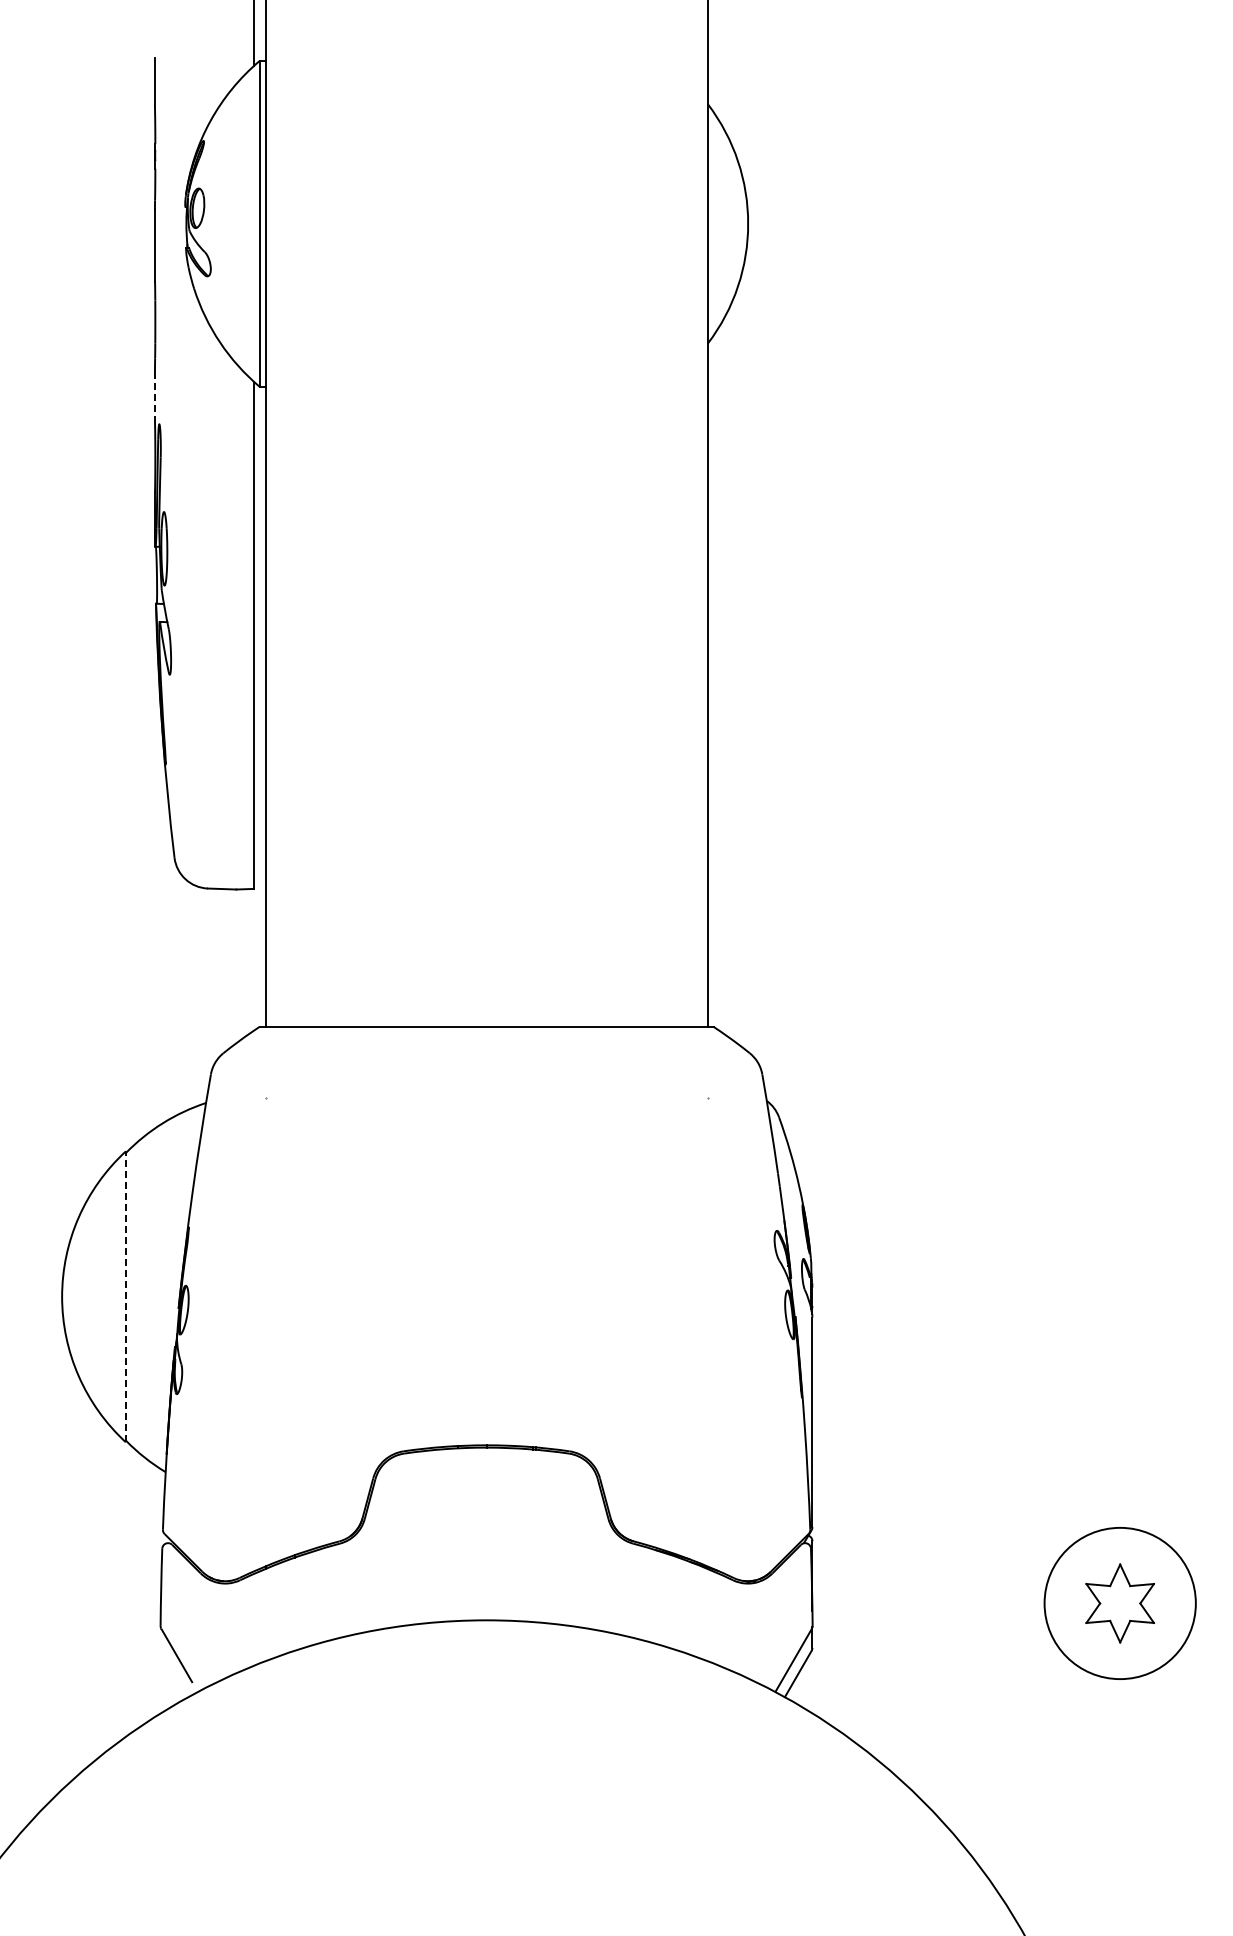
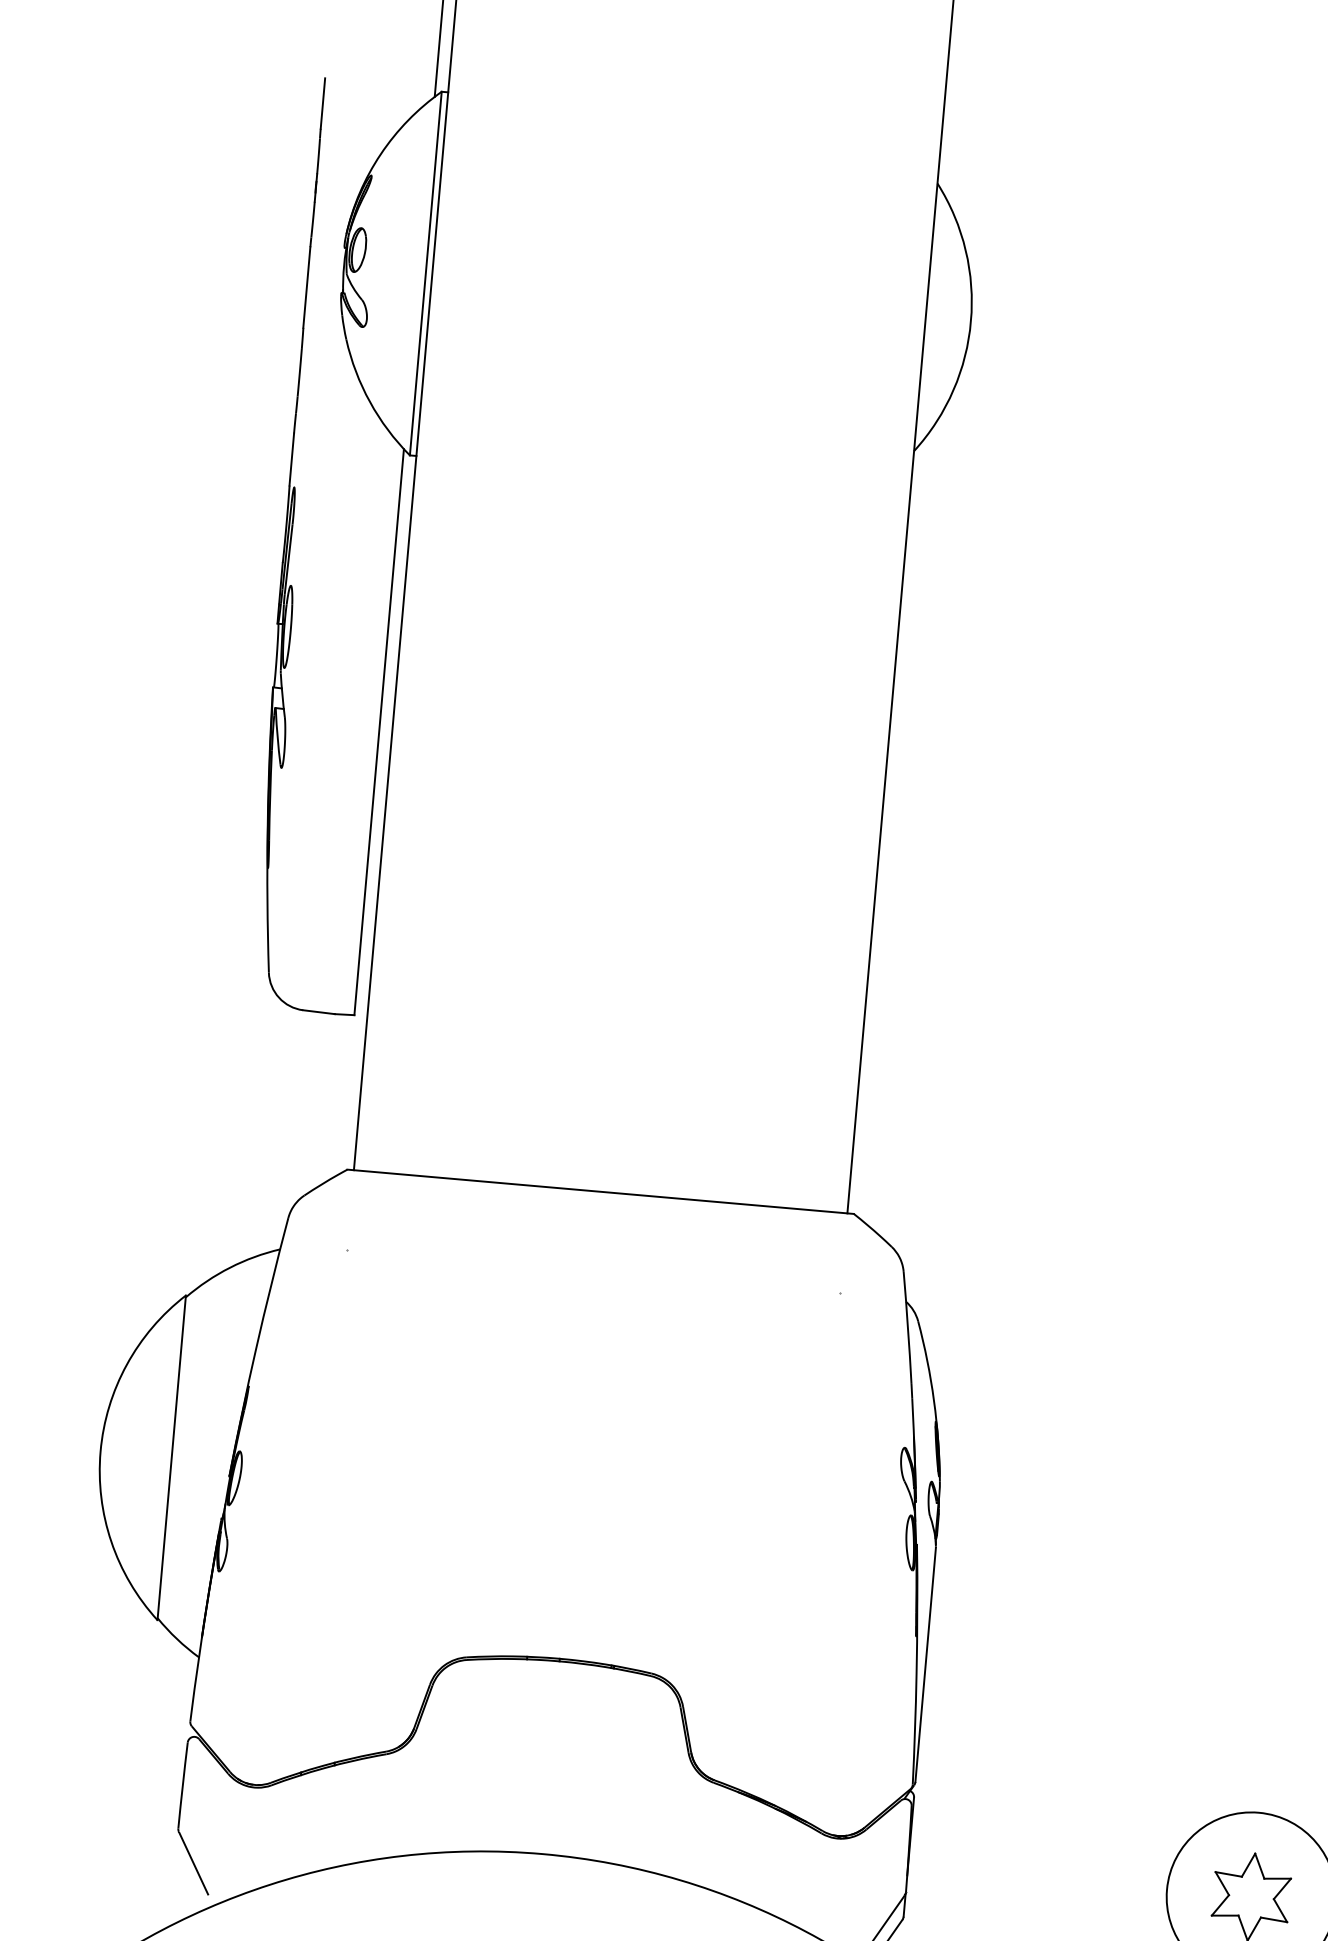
line: (154, 399) -> (291, 459), dashed -> solid
line: (125, 1296) -> (171, 1457), dashed -> solid

